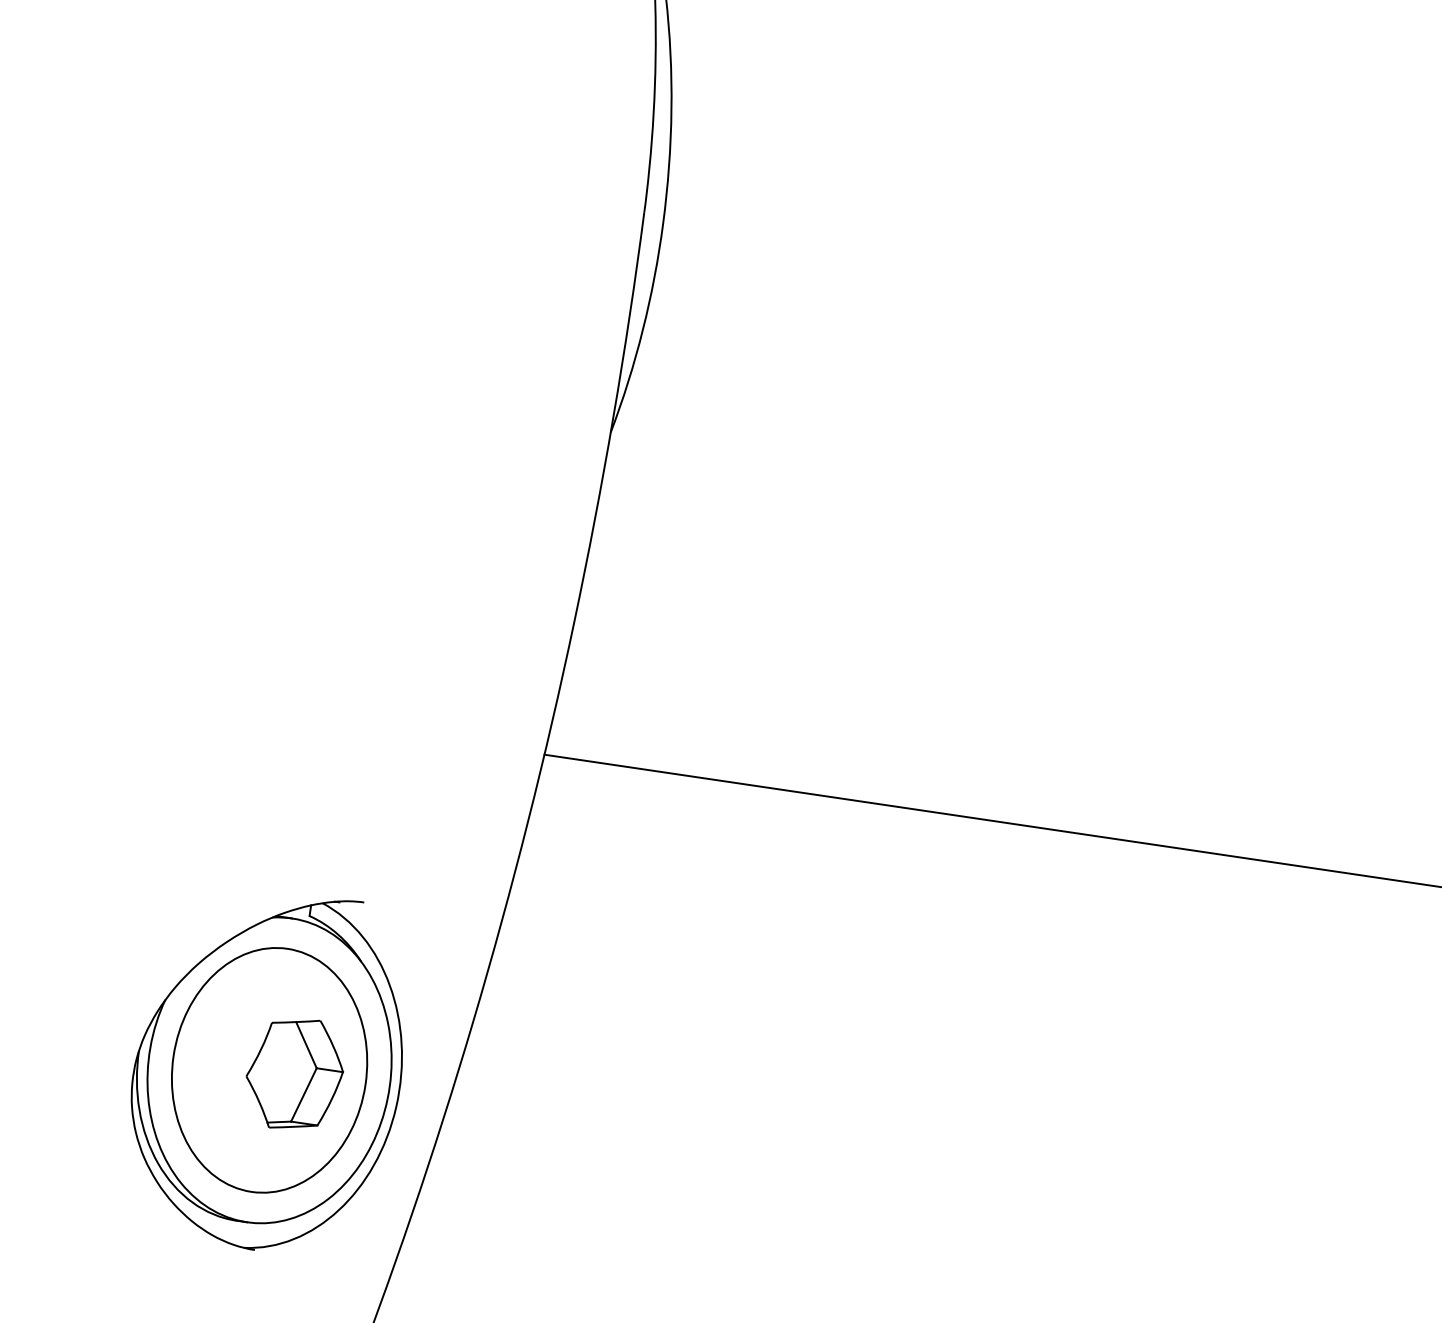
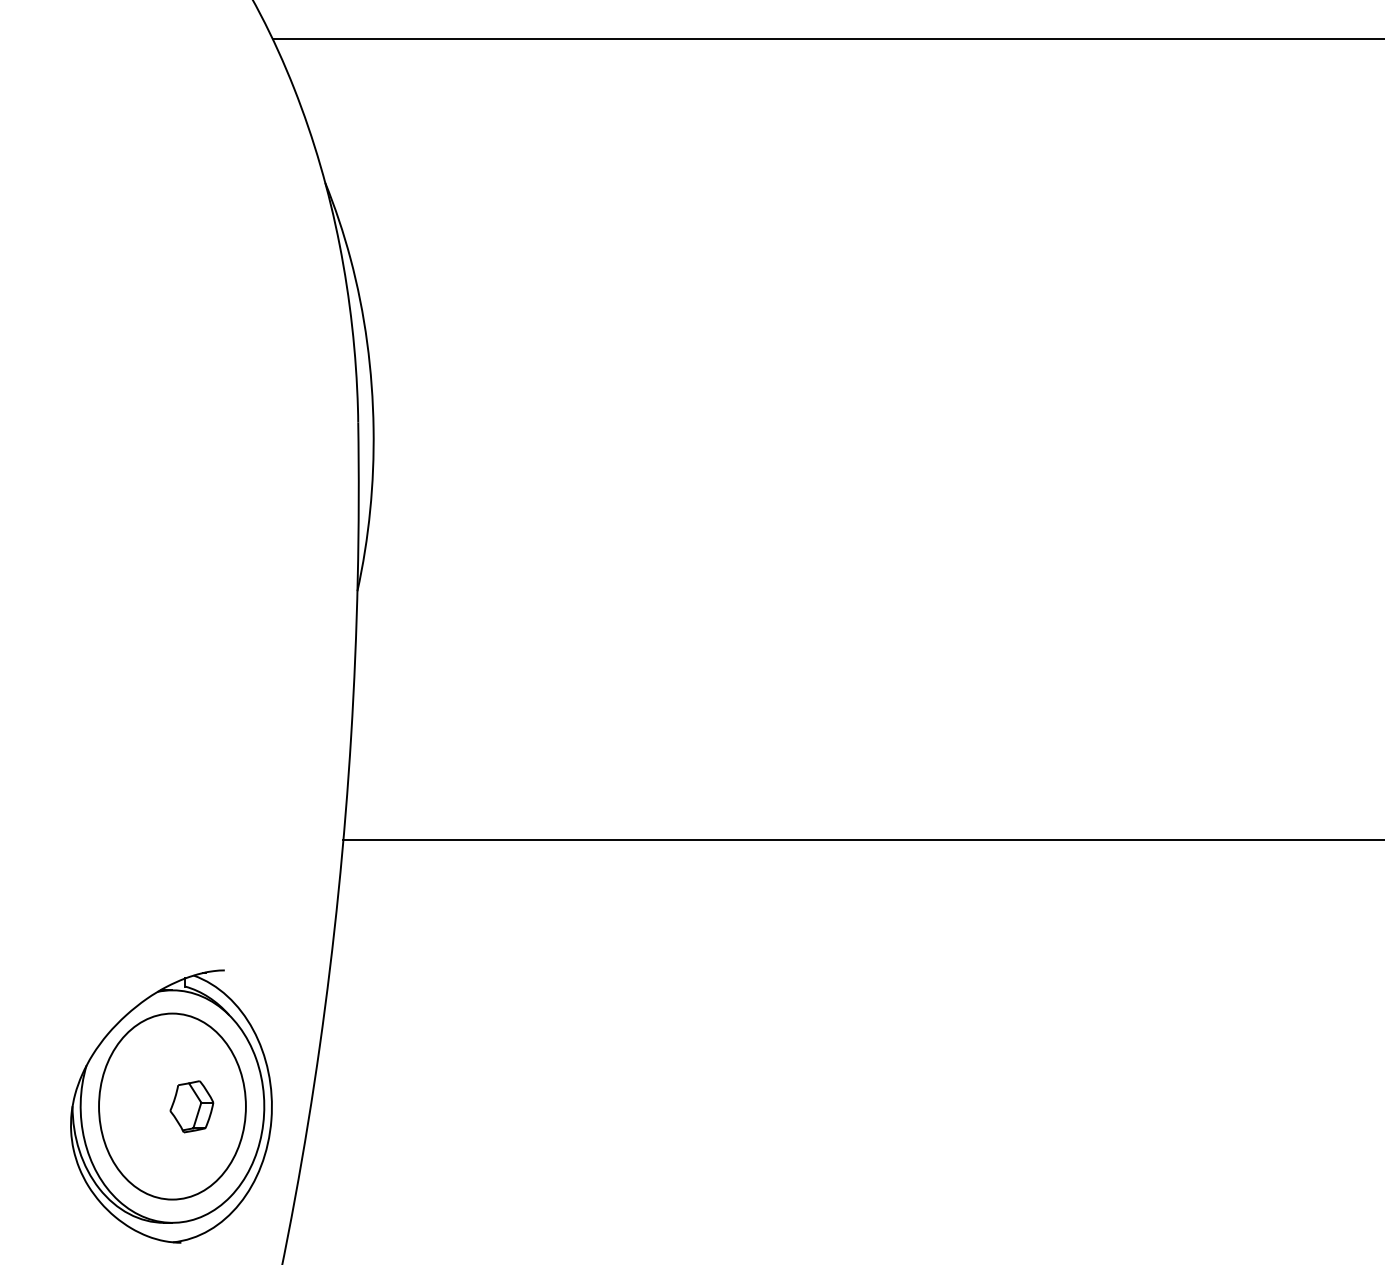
part: (294, 1073) -> (191, 1106), size x0.6

